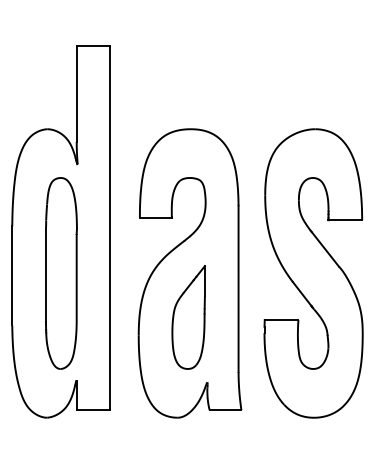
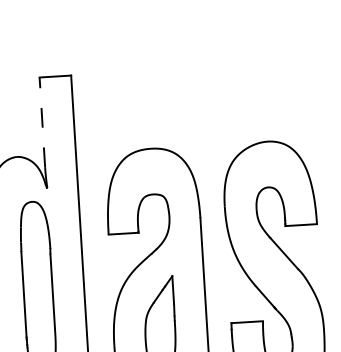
line: (76, 94) -> (42, 122), solid -> dashed

